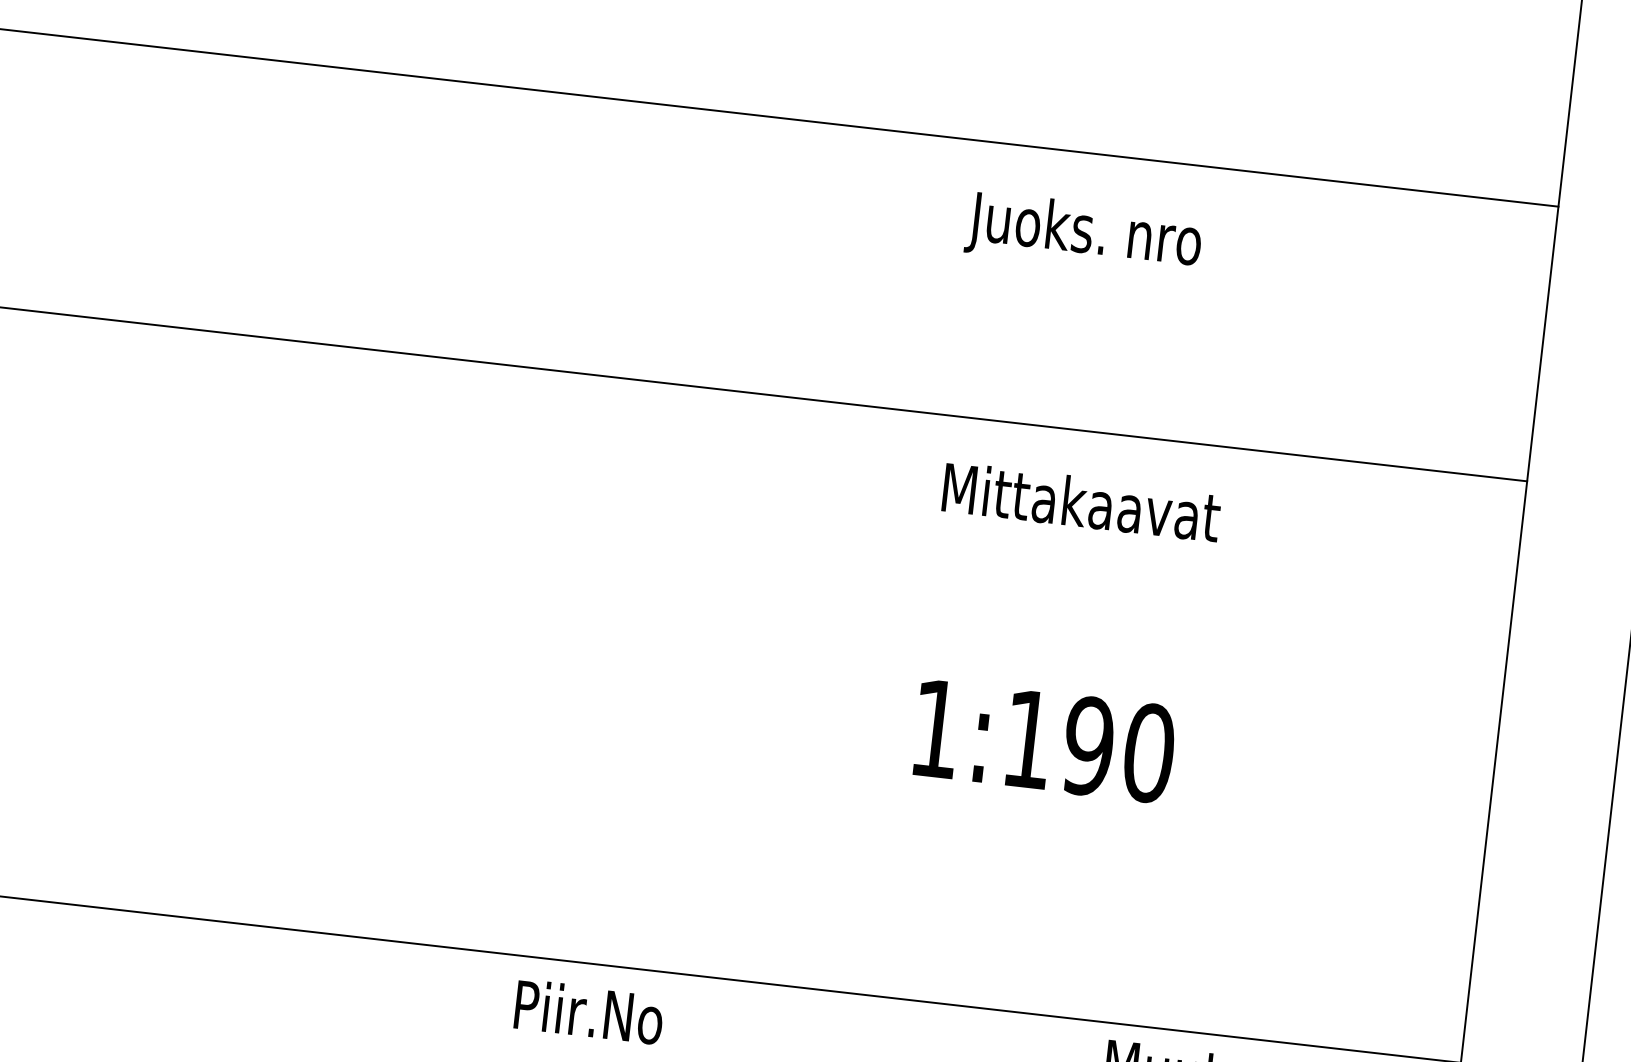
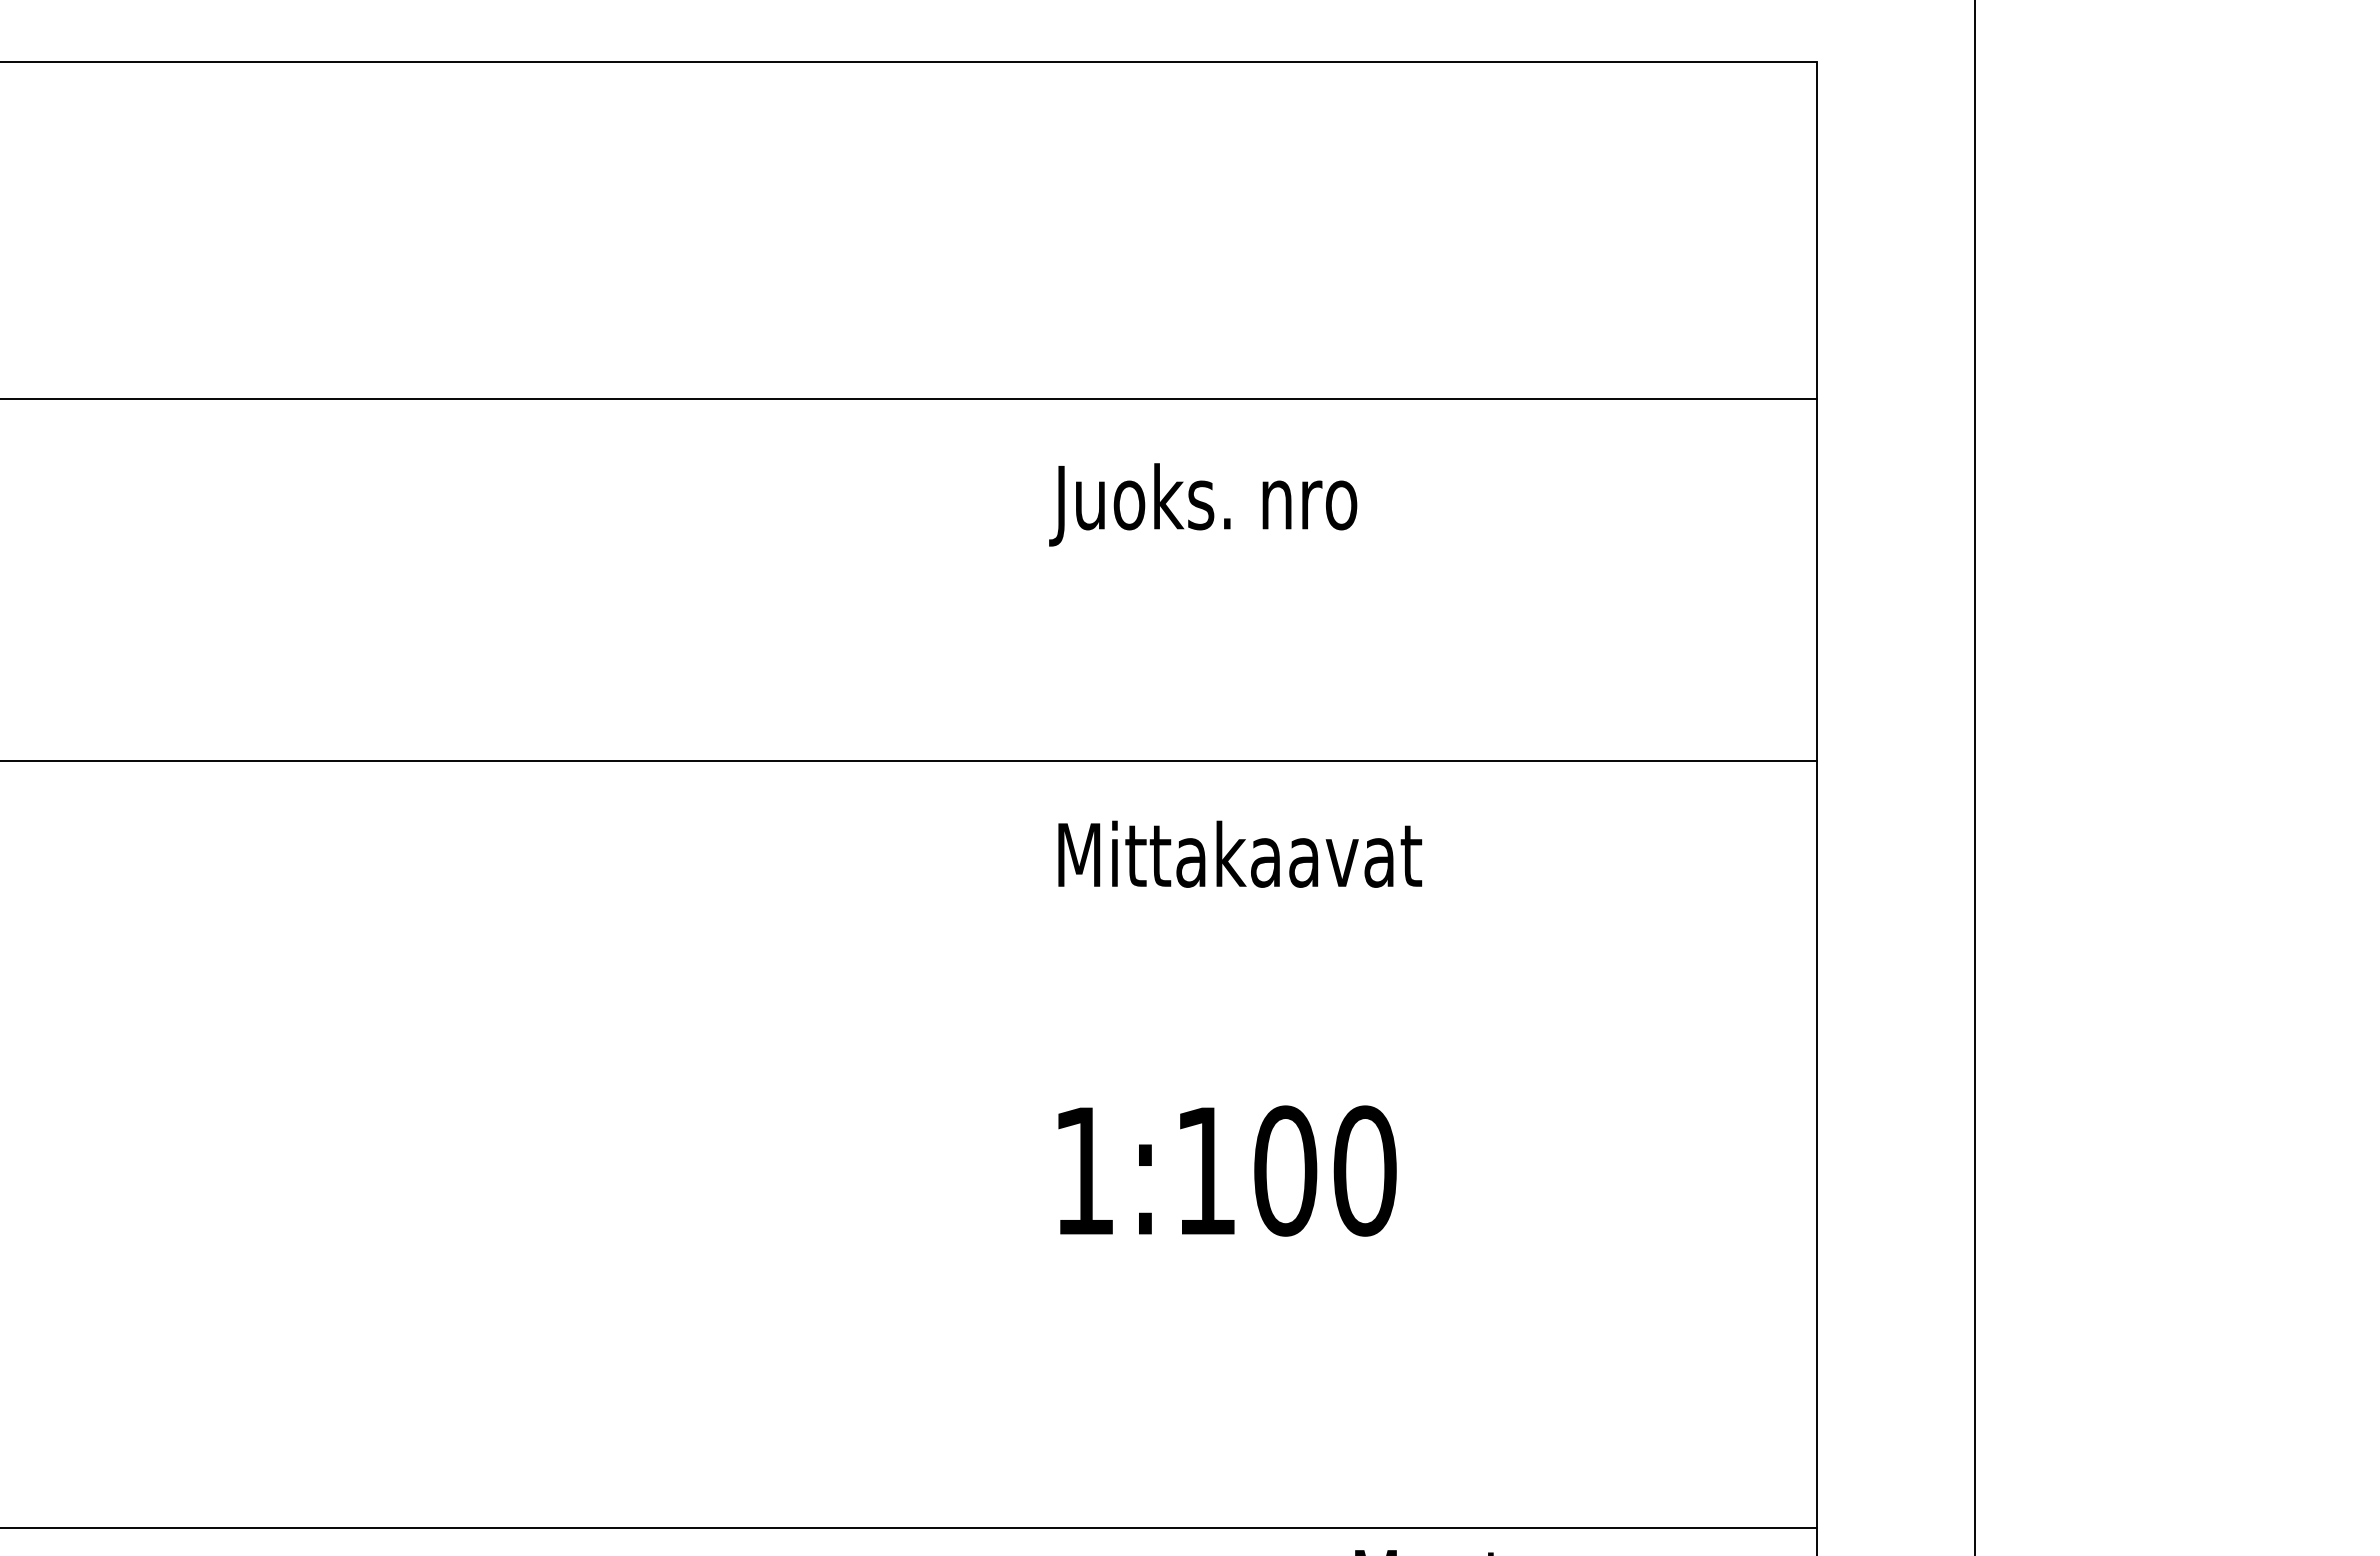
text: (1088, 745) -> (1285, 1170), 1:190 -> 1:100

